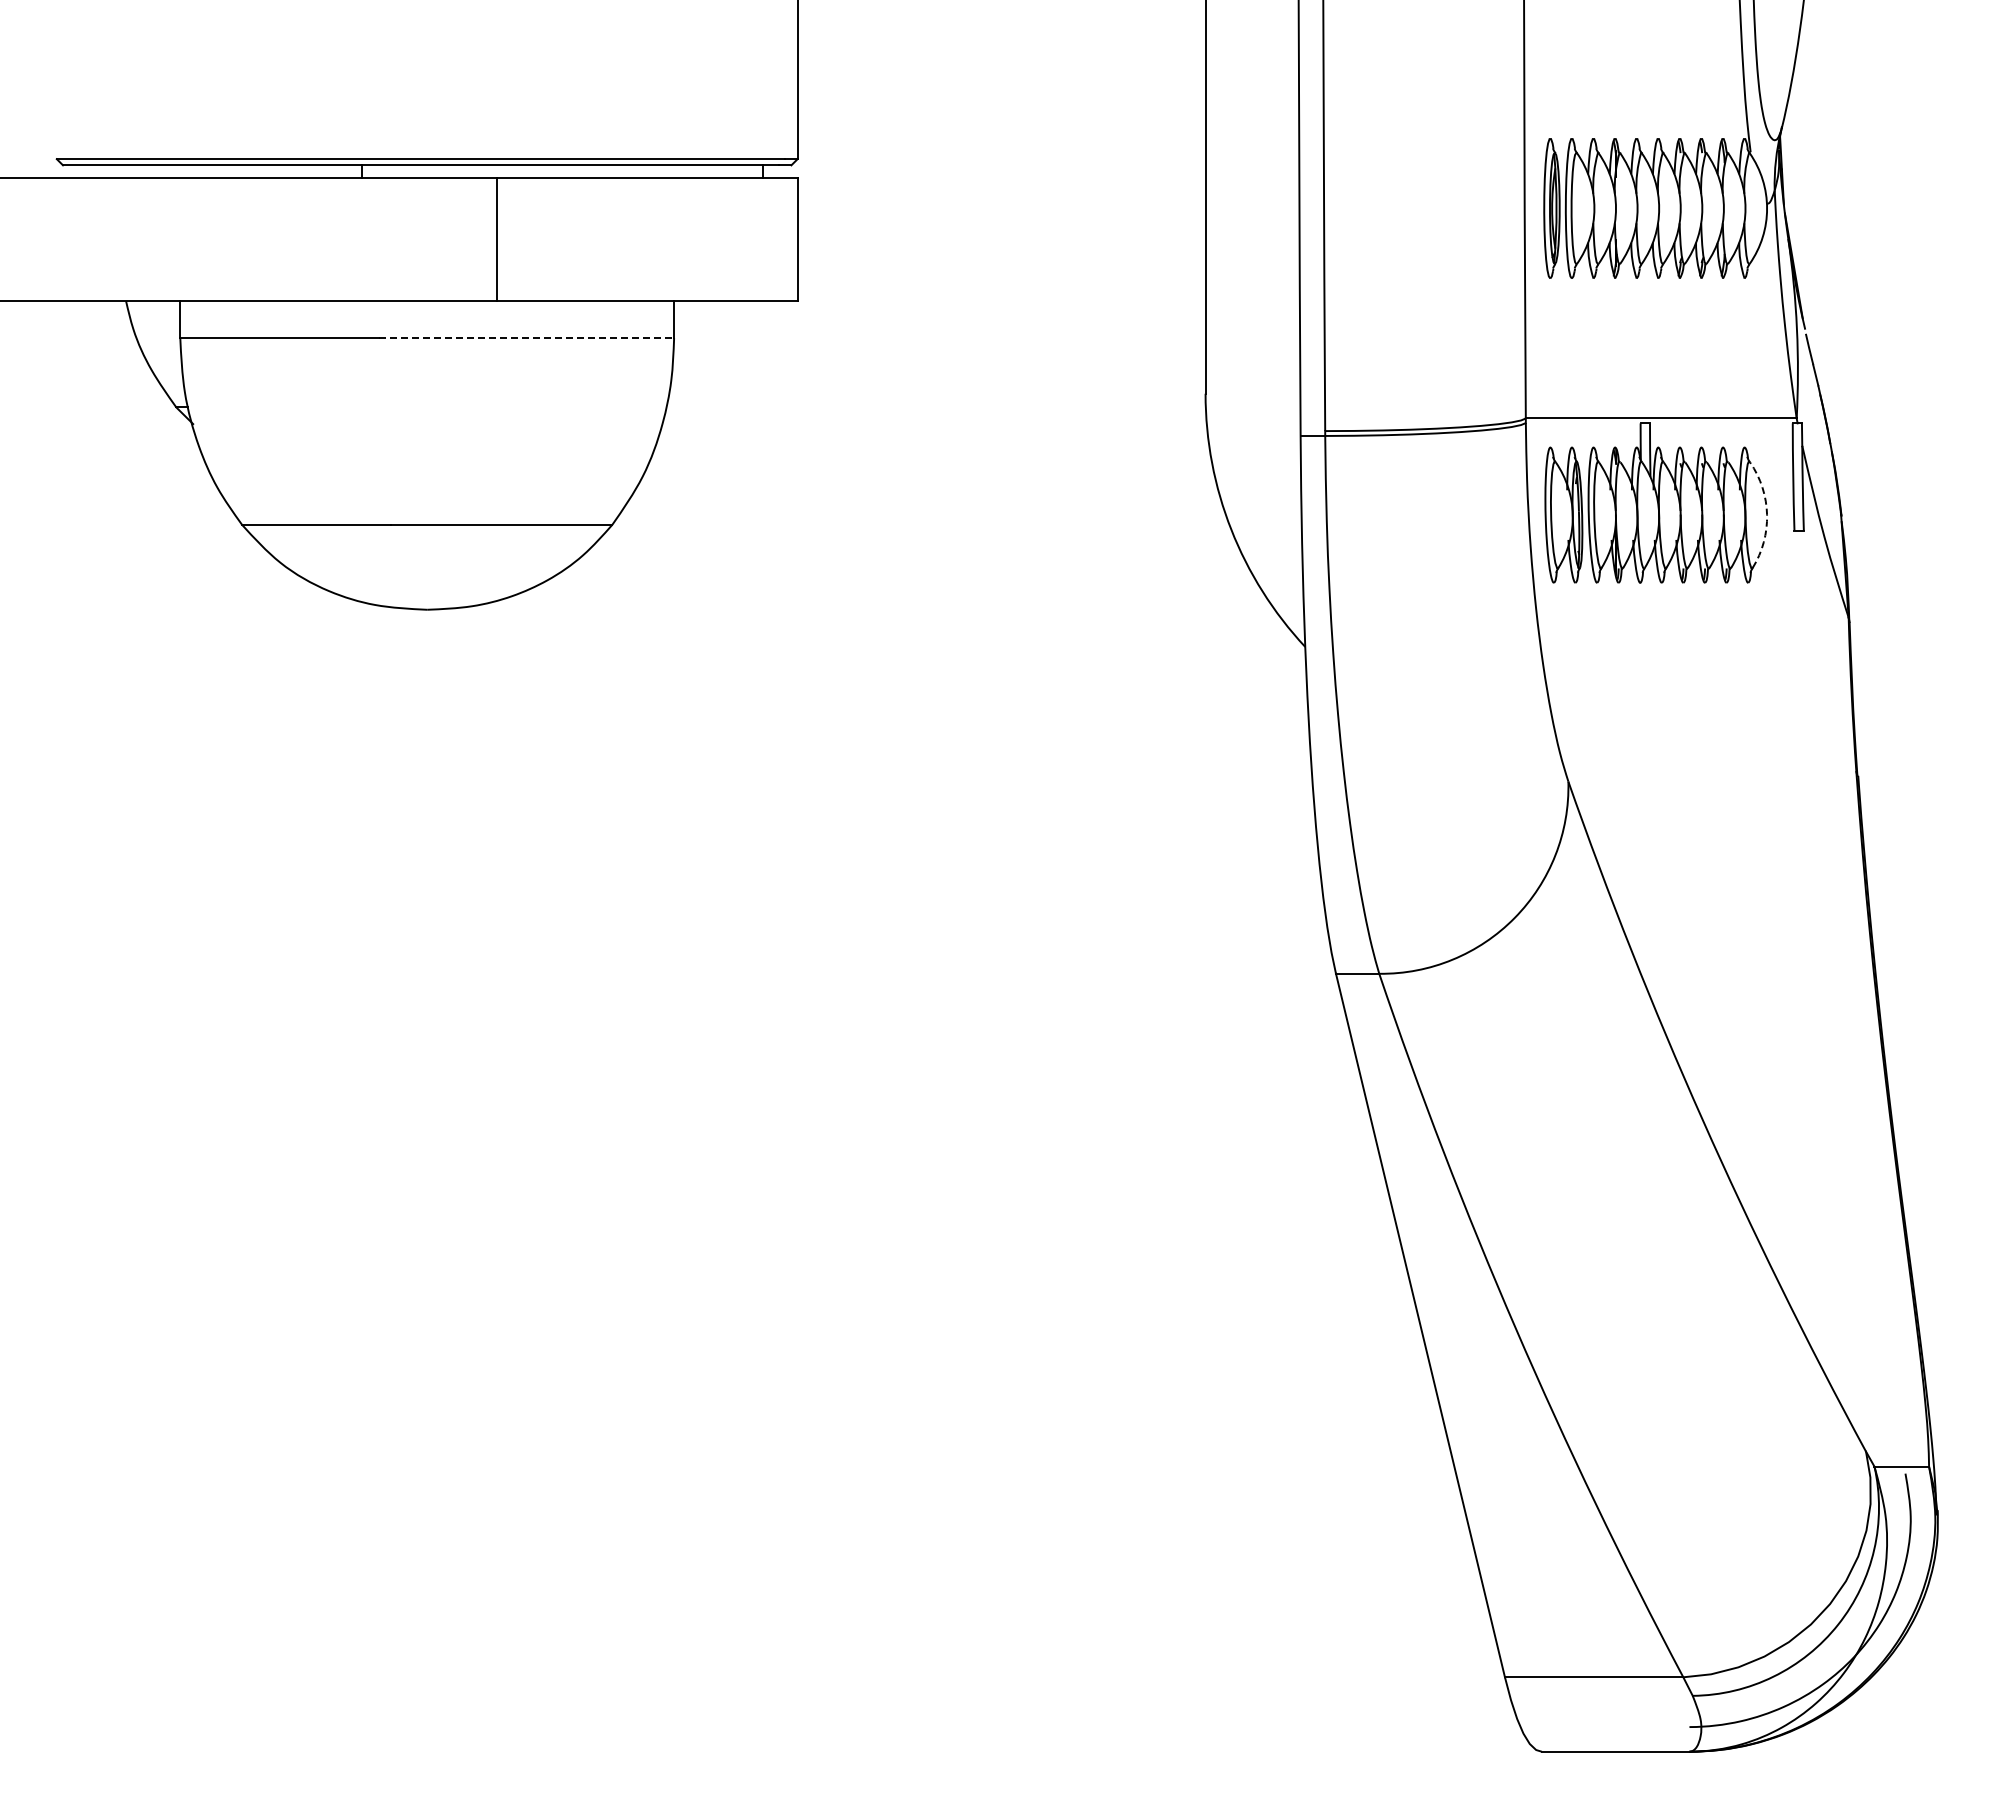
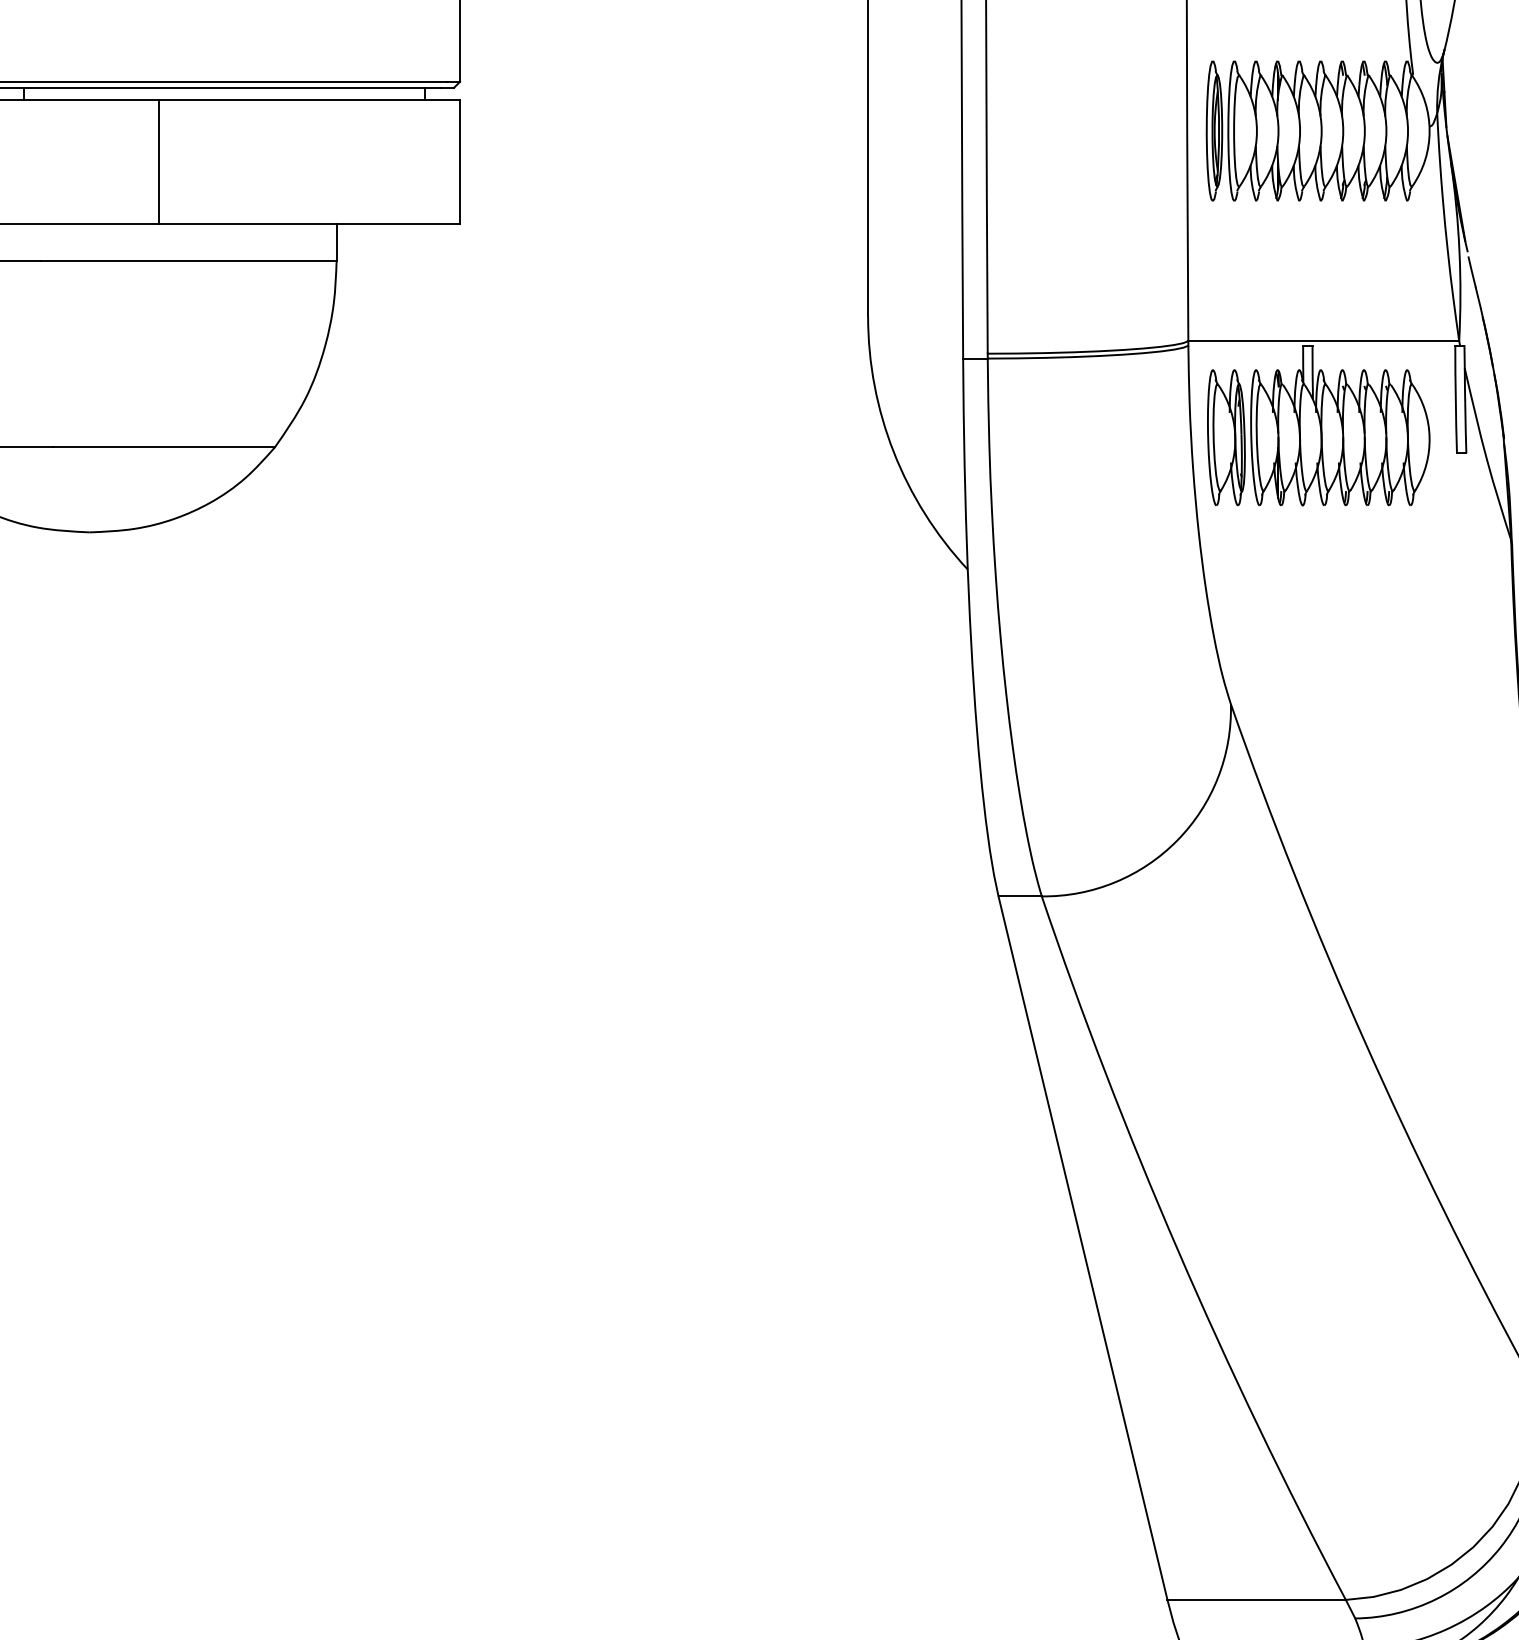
line: (526, 338) -> (189, 261), dashed -> solid
arc: (1767, 514) -> (1430, 437), dashed -> solid

